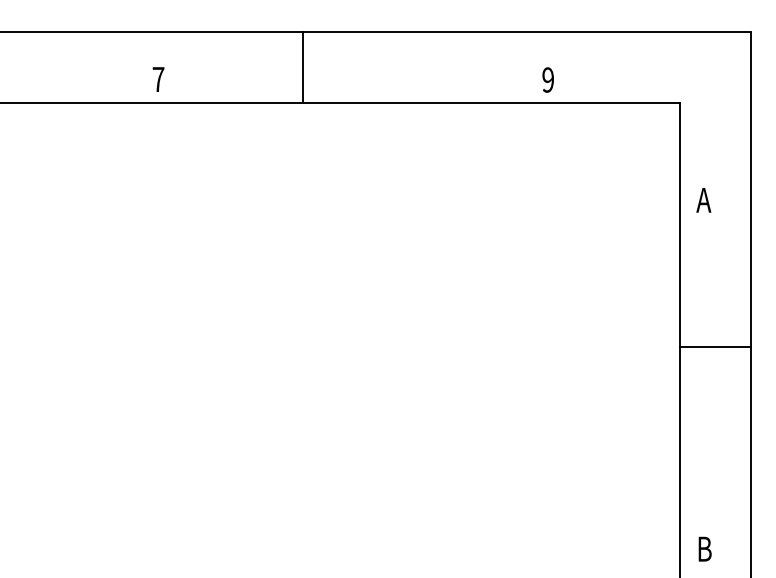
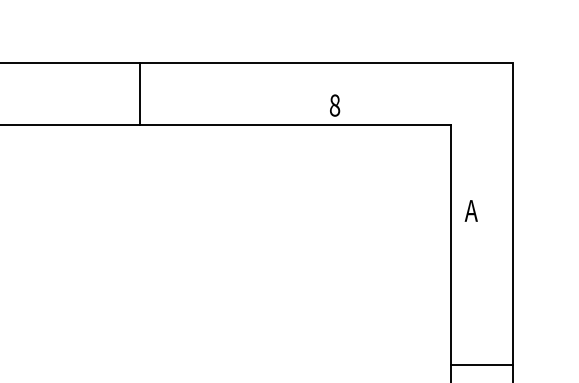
line: (302, 66) -> (139, 93), moved
text: (548, 79) -> (335, 105), 9 -> 8
line: (715, 346) -> (481, 364), moved

